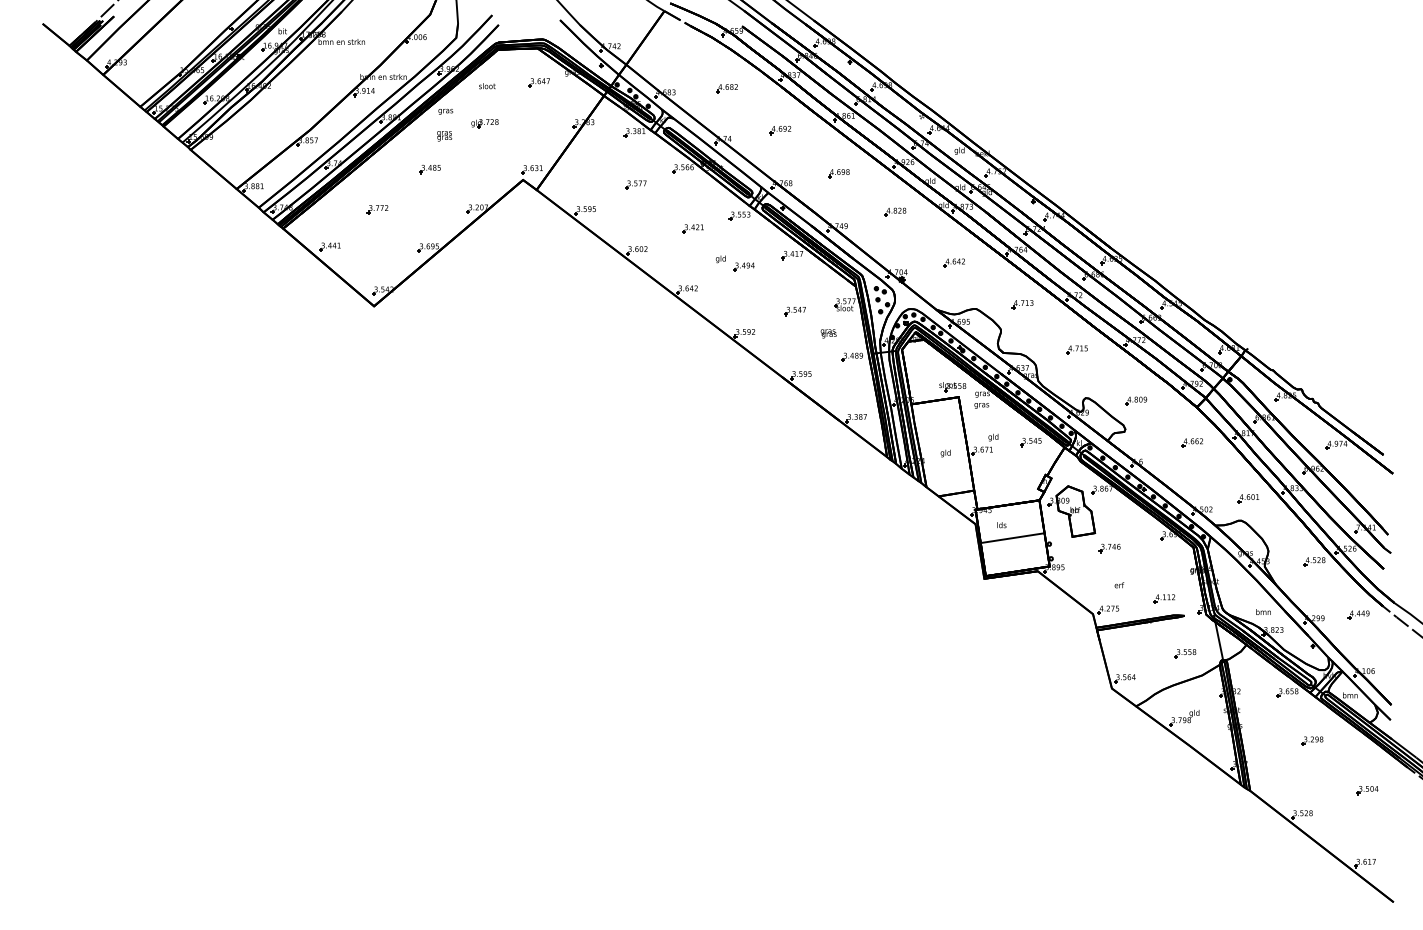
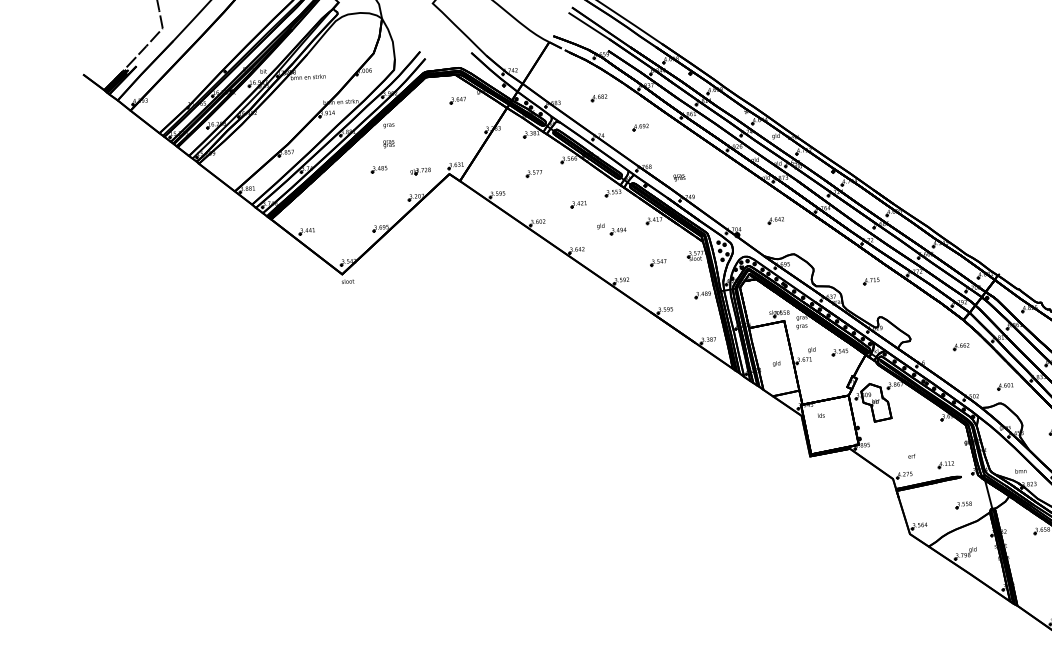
text: (487, 86) -> (348, 281), moved
part: (484, 123) -> (420, 171), moved
part: (838, 173) -> (685, 157), removed
part: (377, 209) -> (341, 201), removed
part: (895, 211) -> (730, 184), removed
part: (1022, 304) -> (828, 249), removed
text: (828, 333) -> (679, 177), moved
part: (1136, 400) -> (917, 317), removed
line: (1012, 538) -> (829, 425), removed
part: (1109, 548) -> (903, 429), removed

